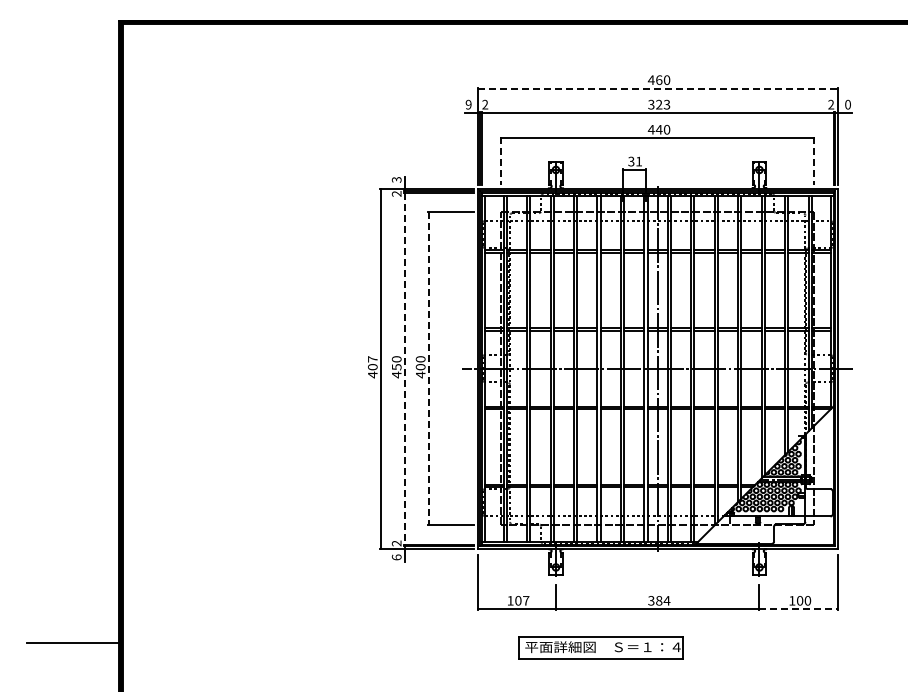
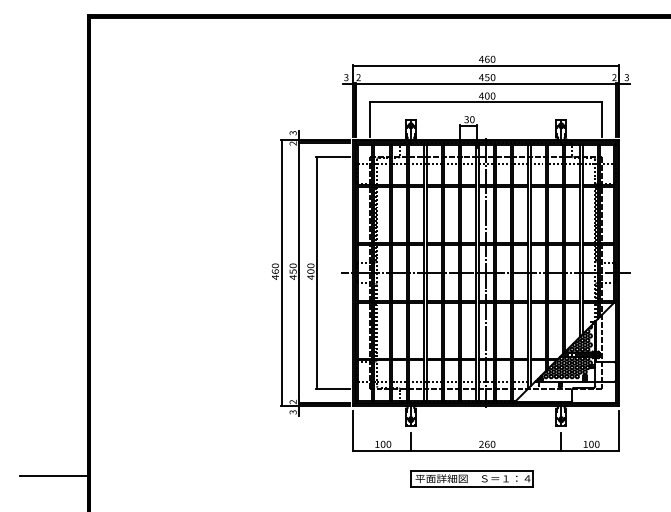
line: (657, 88) -> (485, 65), dashed -> solid
text: (468, 104) -> (346, 77), 9 -> 3
text: (658, 104) -> (486, 77), 323 -> 450
text: (847, 104) -> (626, 77), 0 -> 3
text: (658, 129) -> (486, 95), 440 -> 400
line: (501, 161) -> (370, 119), dashed -> solid
text: (639, 161) -> (472, 119), 31 -> 30
line: (814, 161) -> (602, 119), dashed -> solid
text: (372, 363) -> (275, 268), 407 -> 460
line: (405, 369) -> (299, 273), dashed -> solid
line: (429, 369) -> (317, 273), dashed -> solid
text: (396, 557) -> (292, 412), 6 -> 3
text: (526, 600) -> (389, 444), 107 -> 100
text: (659, 600) -> (487, 444), 384 -> 260
line: (799, 609) -> (590, 450), dashed -> solid
part: (600, 647) -> (471, 478), moved

